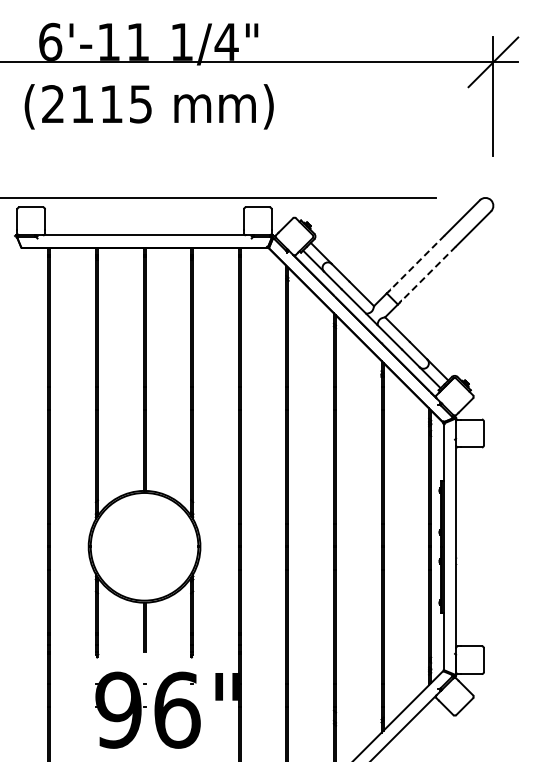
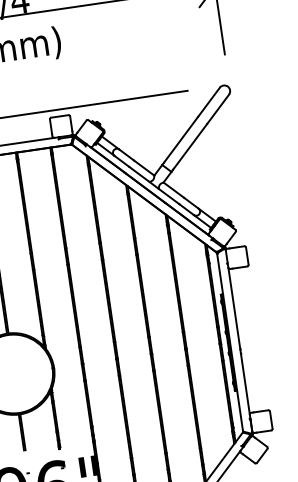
line: (417, 262) -> (181, 139), dashed -> solid
line: (428, 273) -> (190, 146), dashed -> solid

